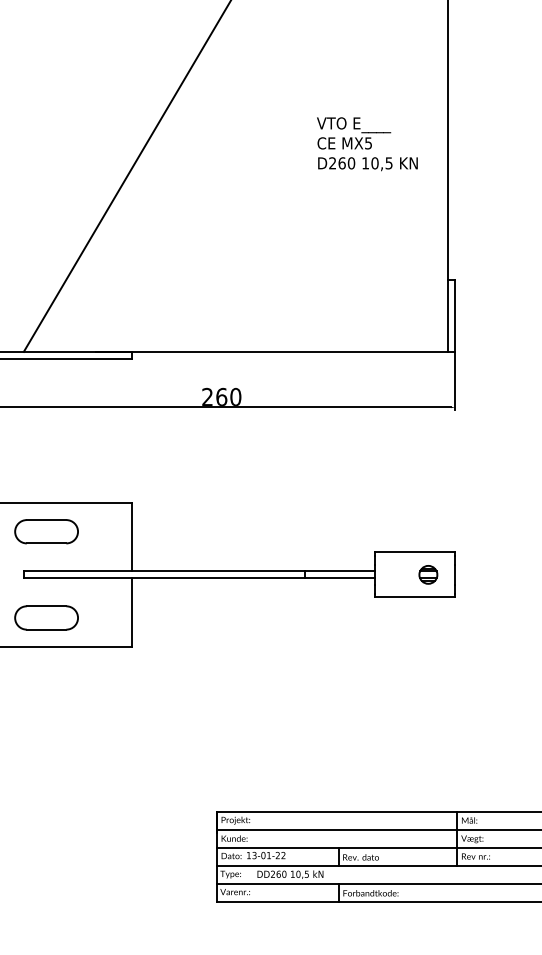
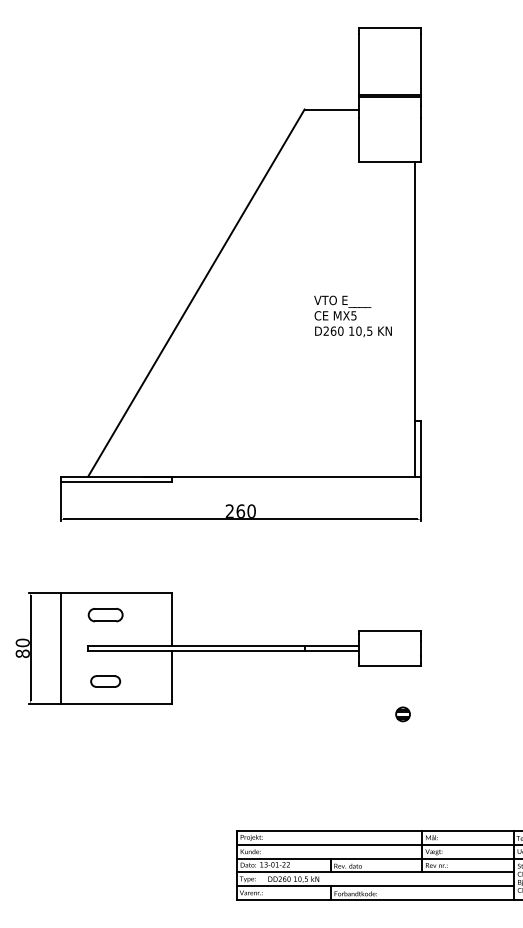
part: (46, 530) -> (105, 614), size x0.7
part: (427, 574) -> (402, 714), moved
part: (46, 617) -> (105, 681), size x0.6

